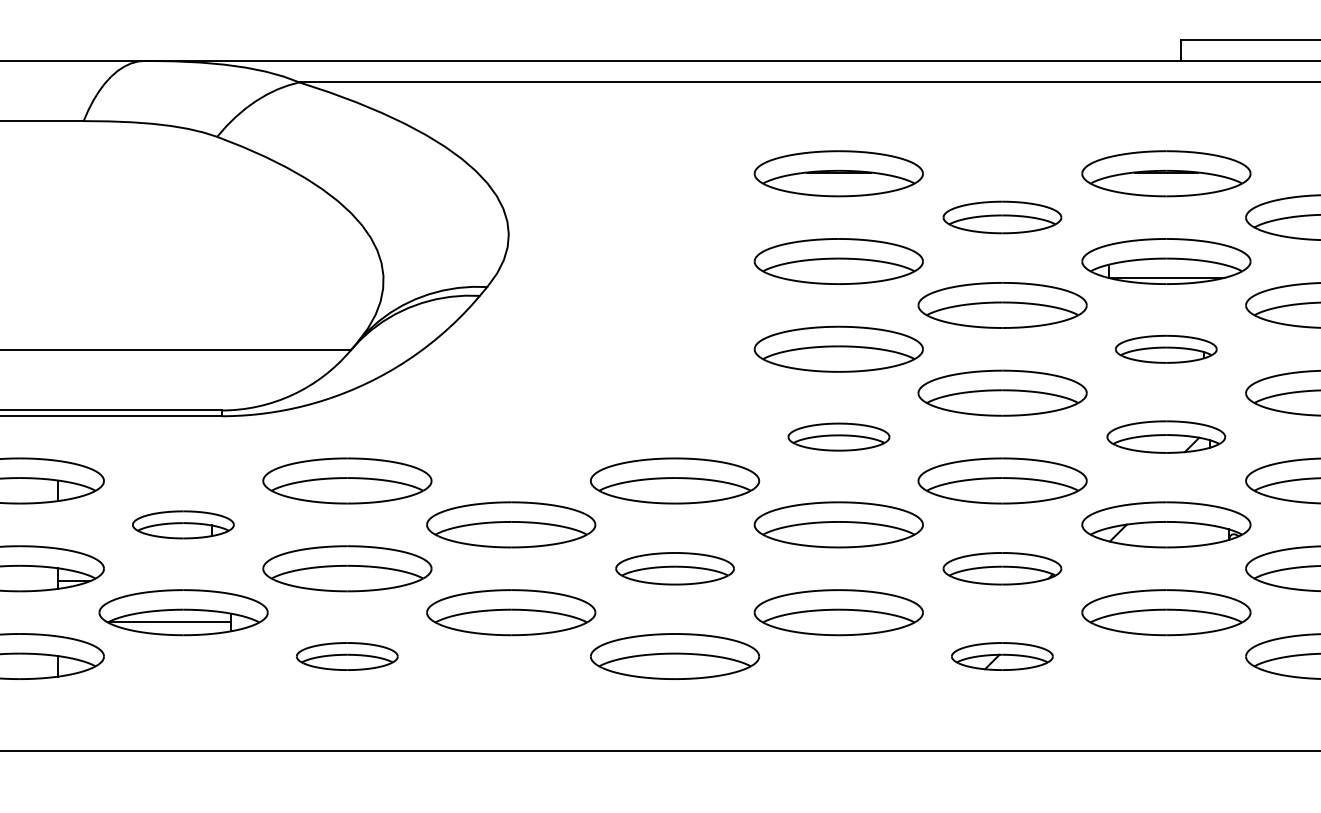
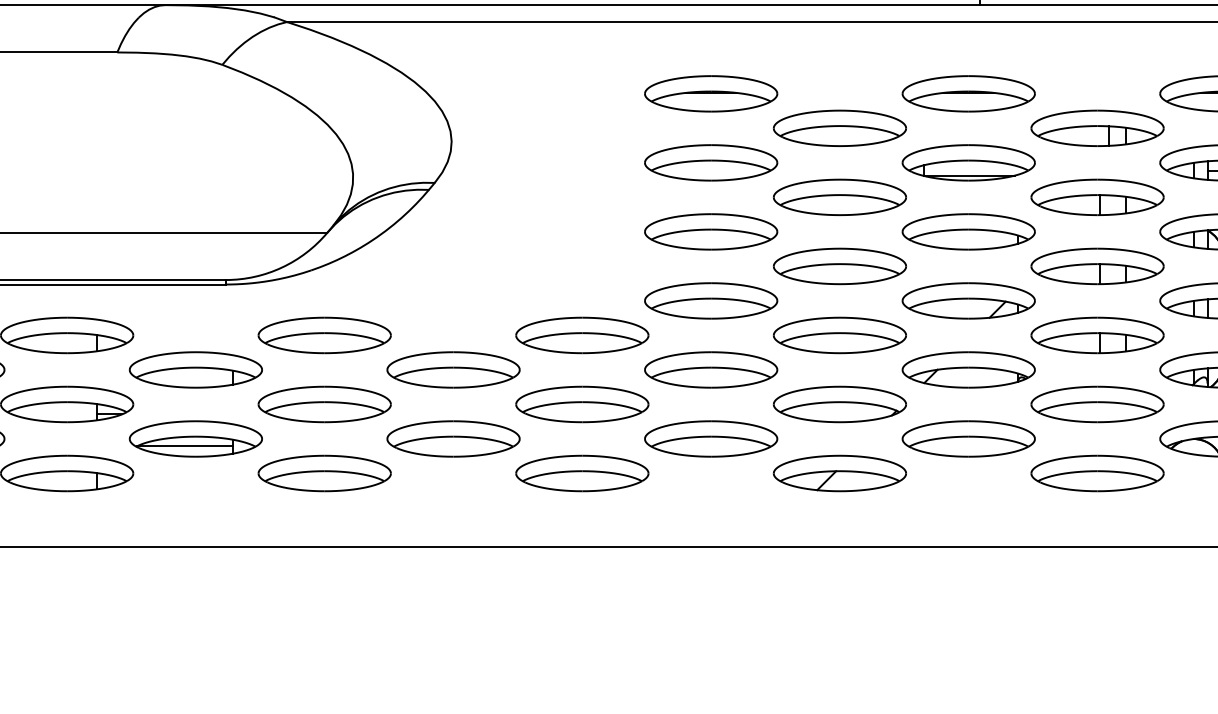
part: (1002, 216) -> (839, 127), size x1.43
part: (1166, 348) -> (968, 231), size x1.67
part: (839, 436) -> (711, 300), size x1.67
part: (1166, 436) -> (968, 300), size x1.43
part: (183, 524) -> (195, 369), size x1.67
part: (675, 568) -> (582, 404), size x1.43
part: (1002, 568) -> (839, 404), size x1.43
part: (347, 656) -> (324, 473), size x1.67
part: (1002, 656) -> (839, 473), size x1.67

